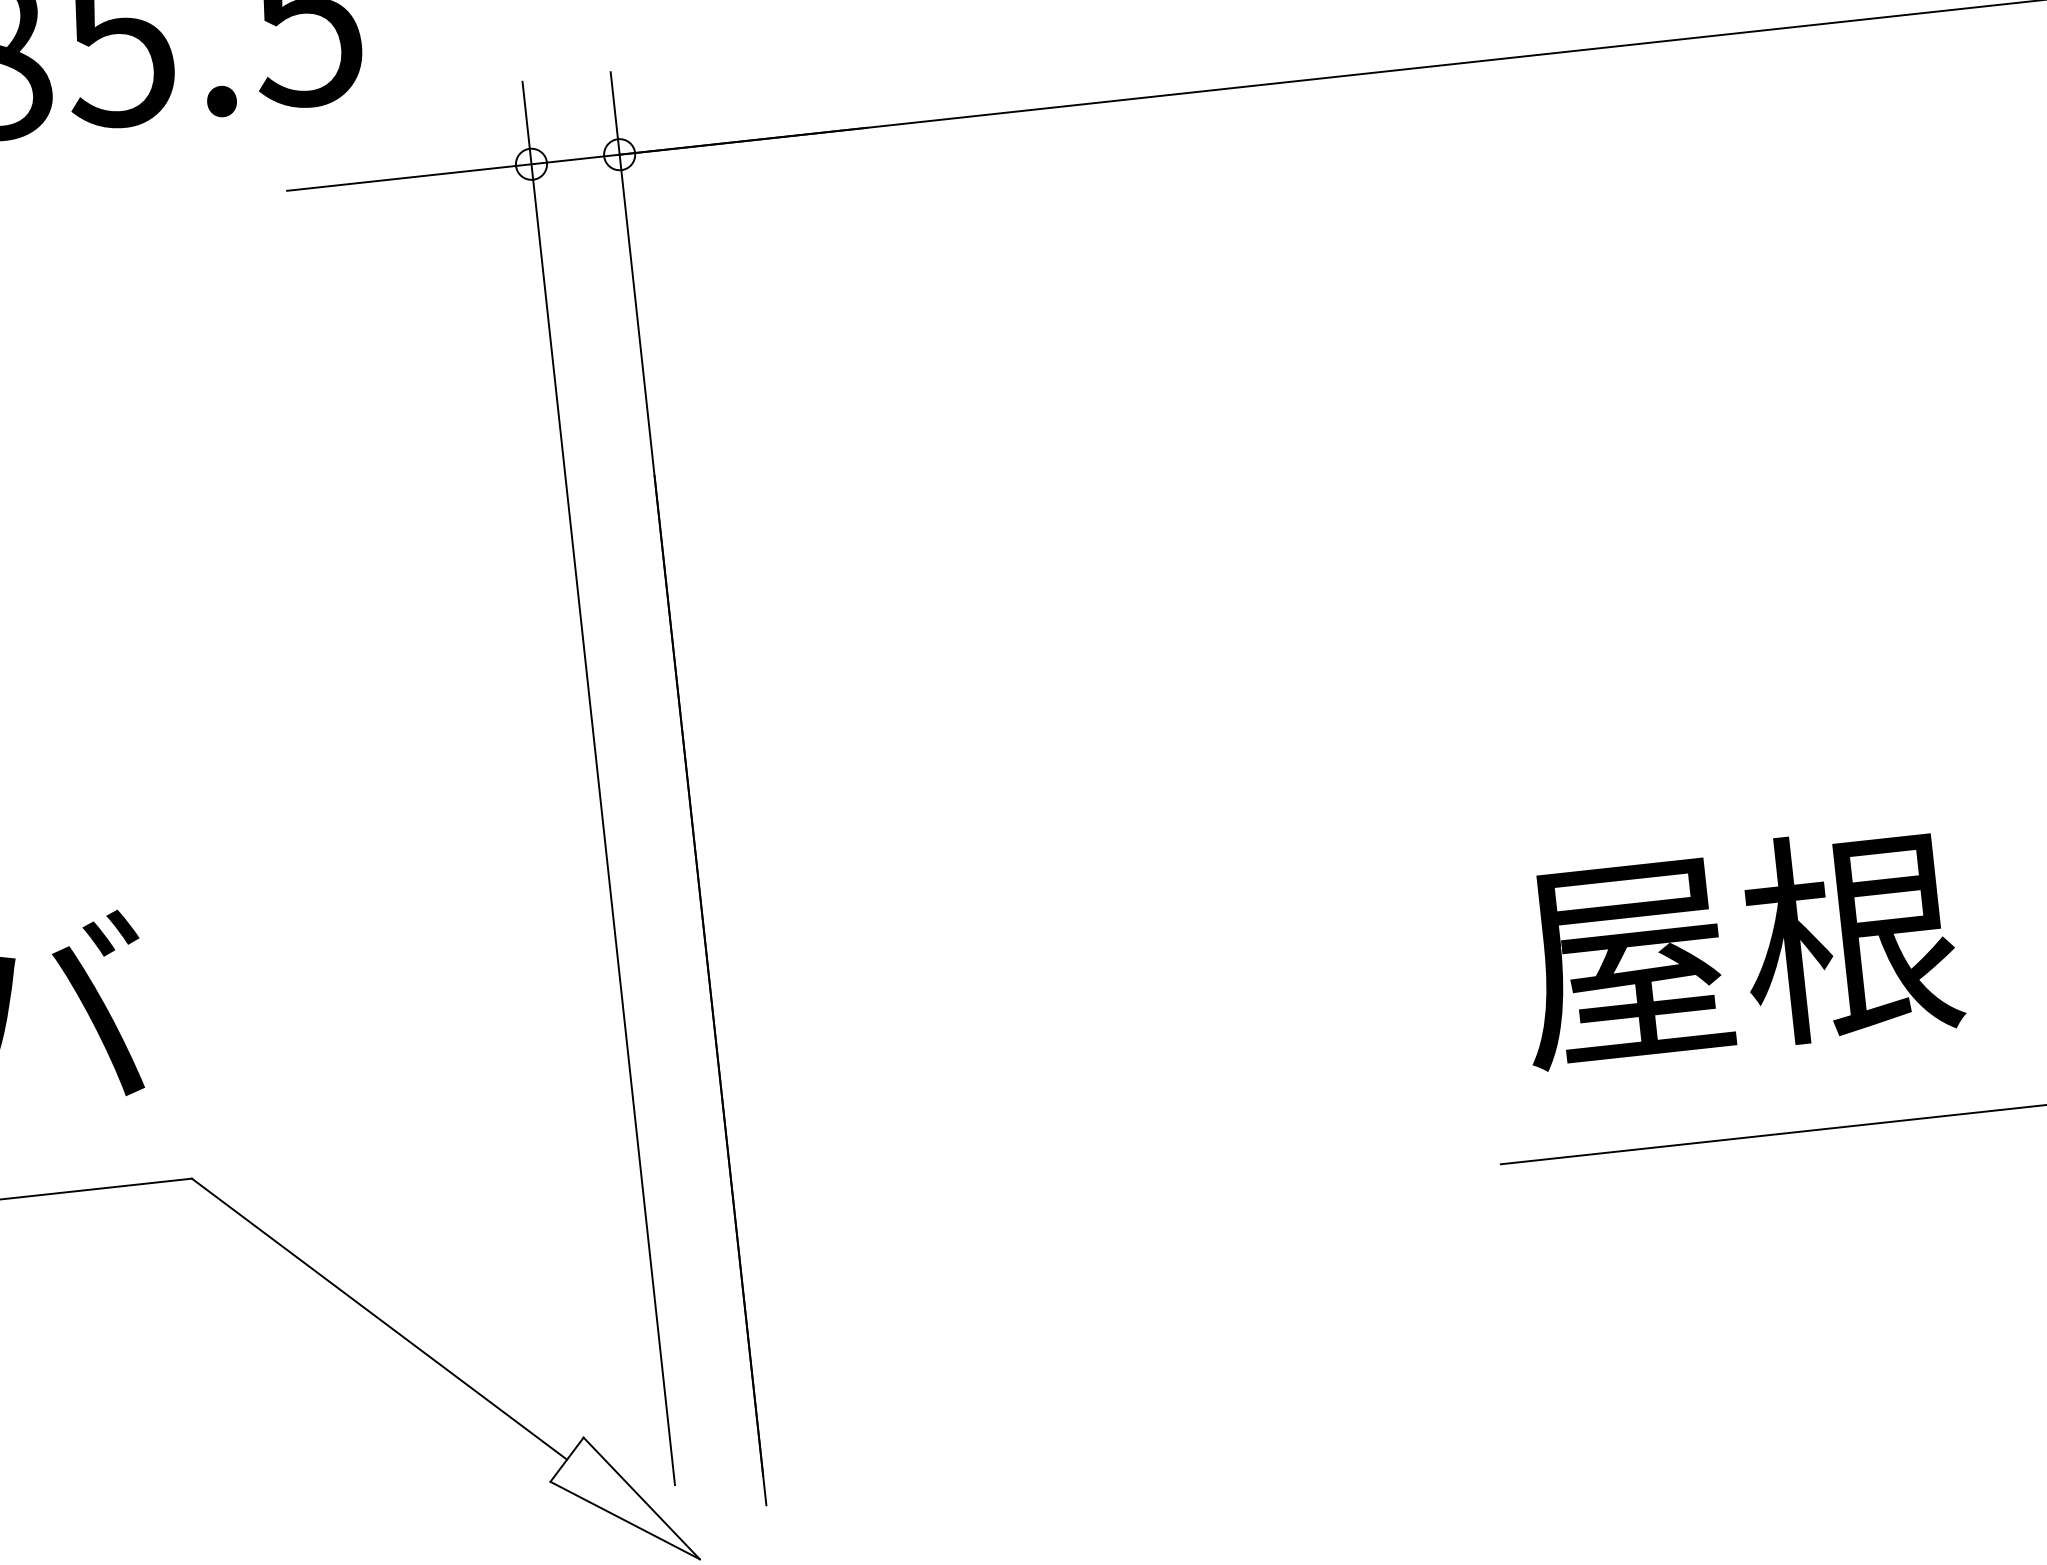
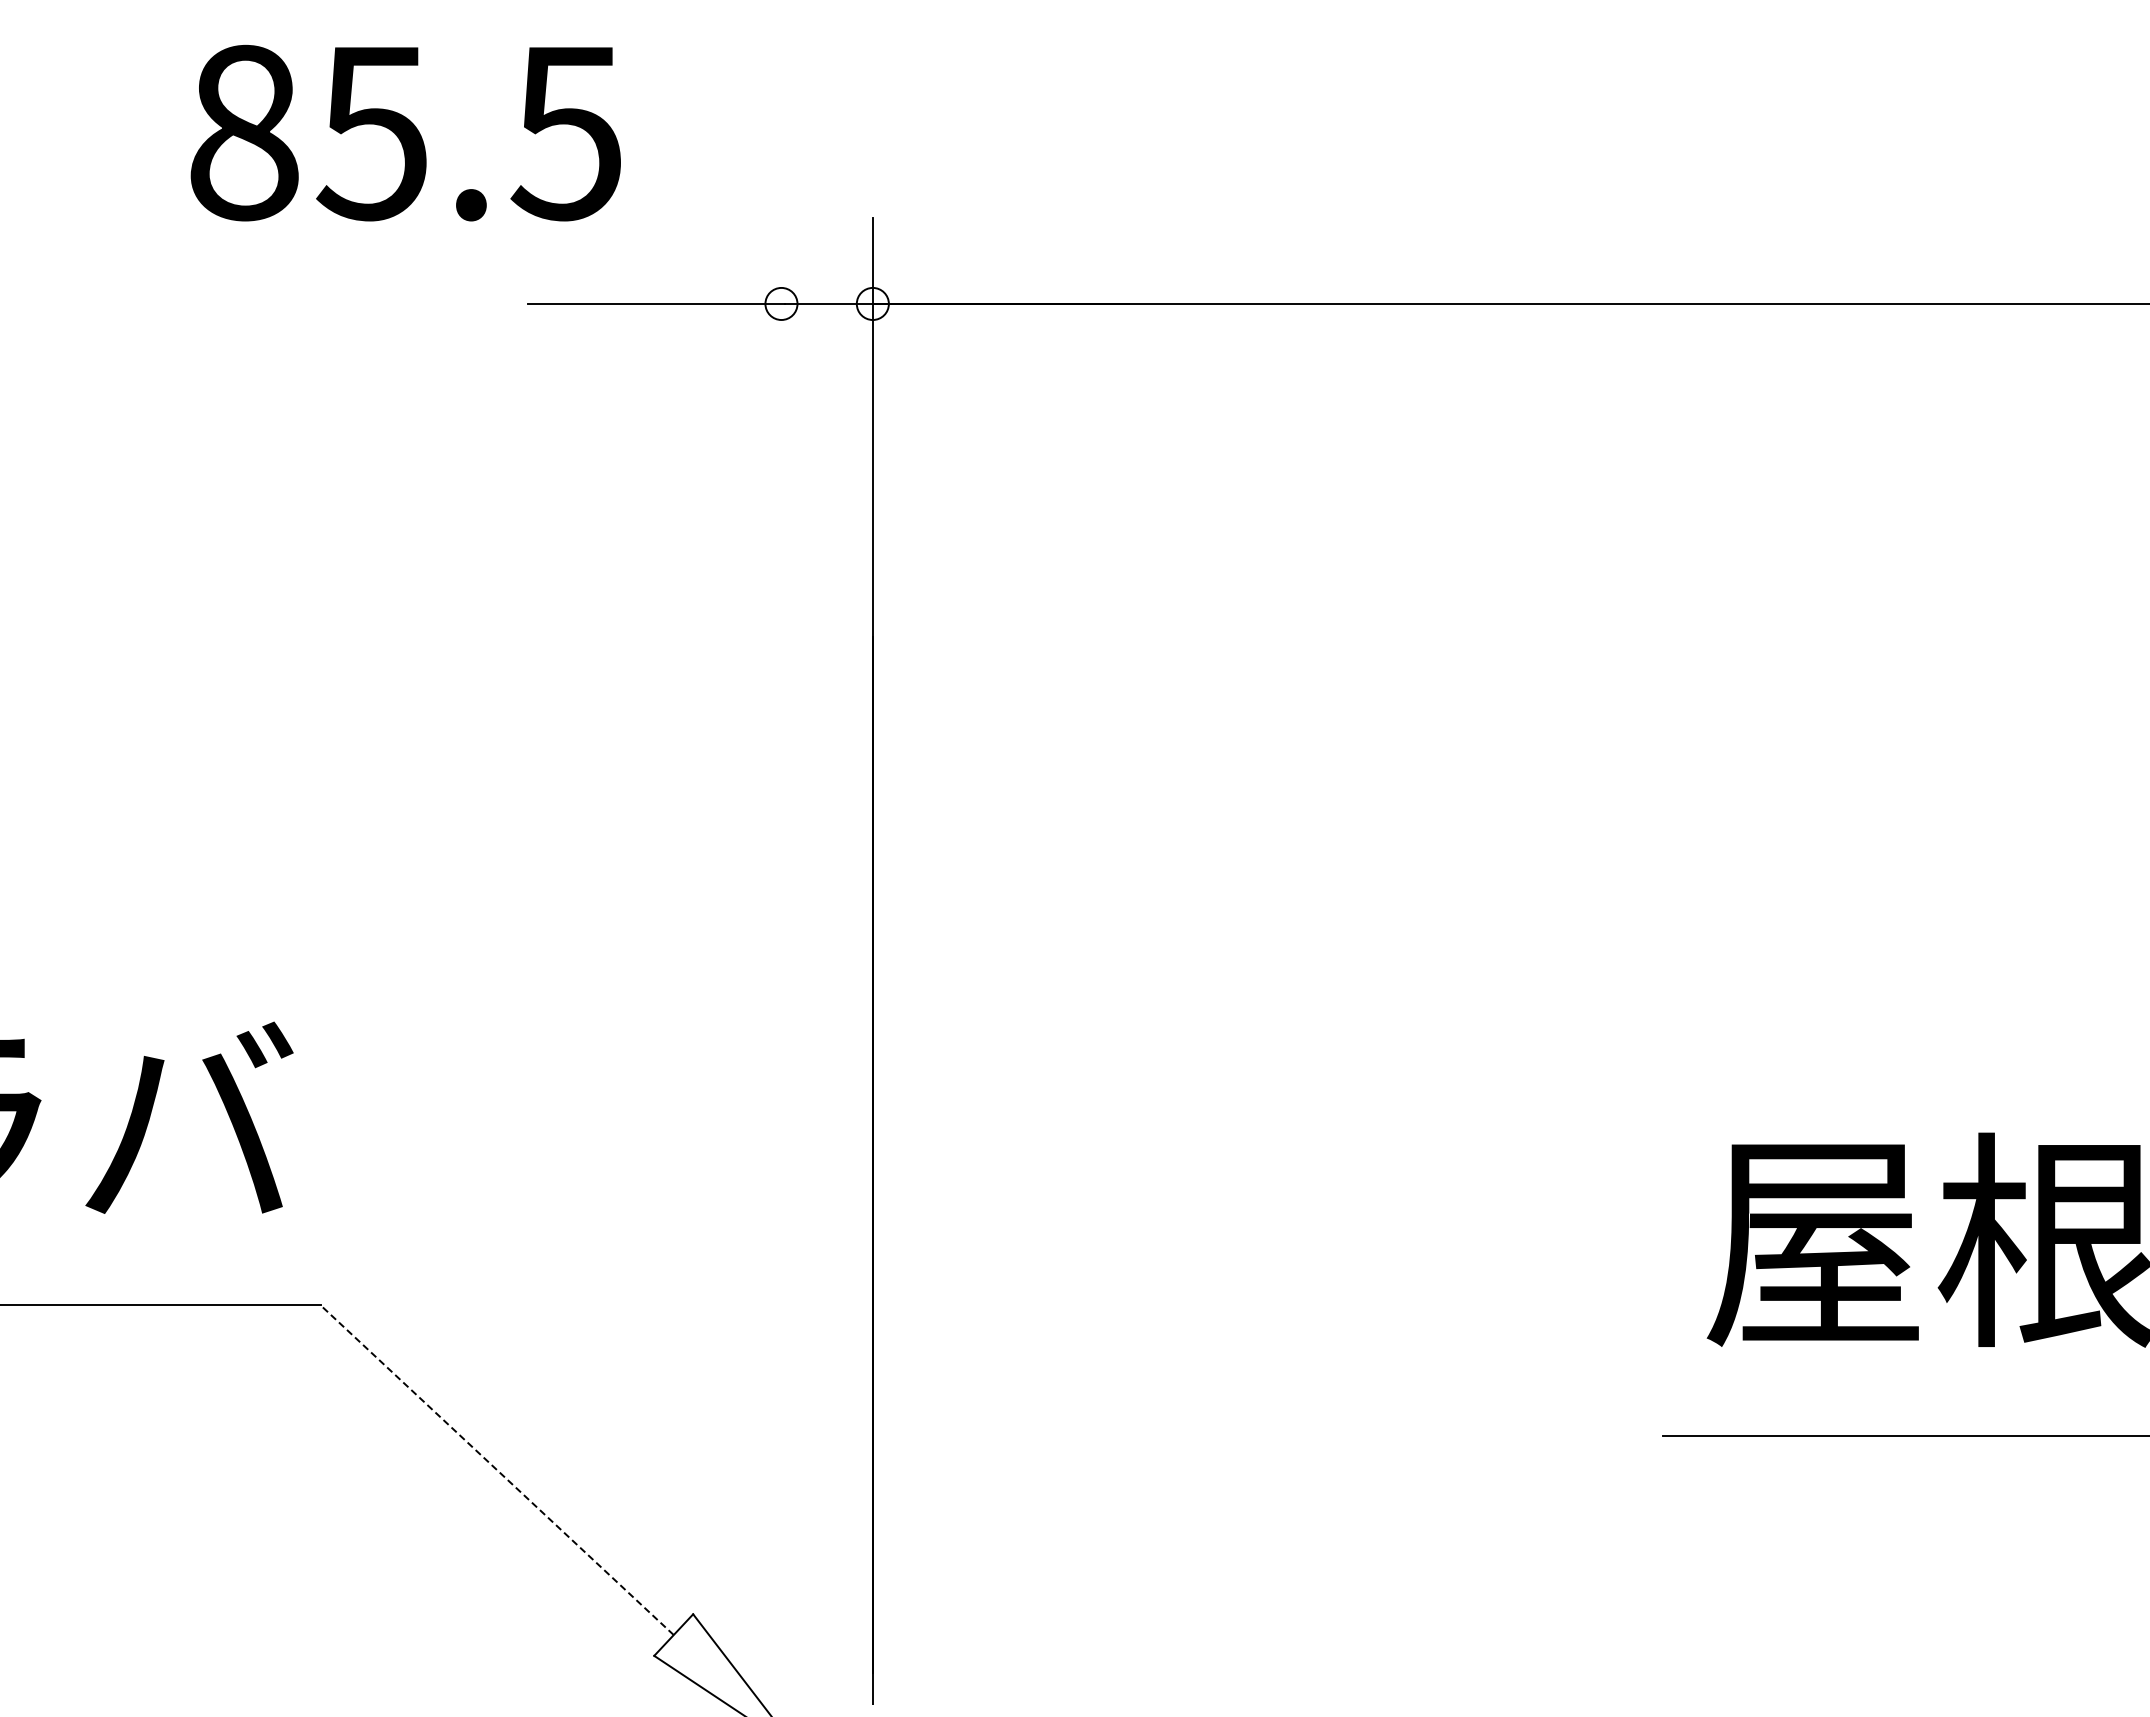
line: (598, 783) -> (781, 945), removed
line: (379, 1319) -> (497, 1470), solid -> dashed

